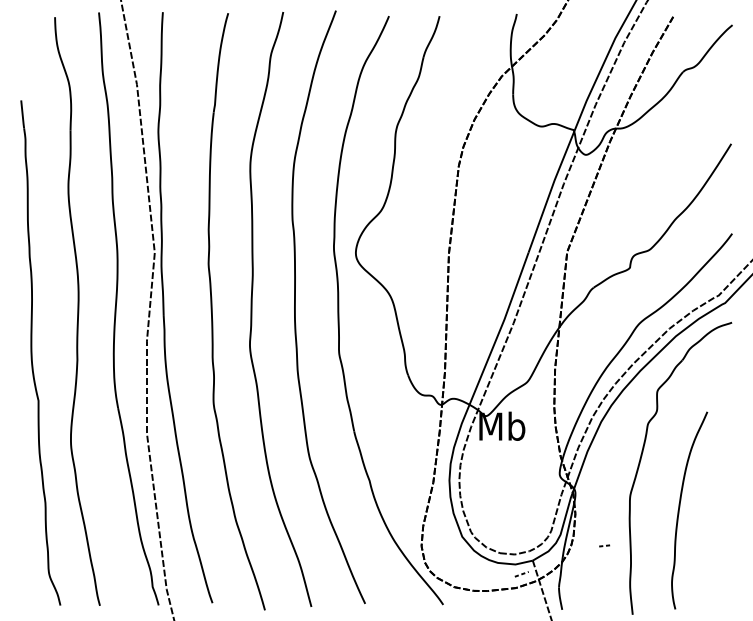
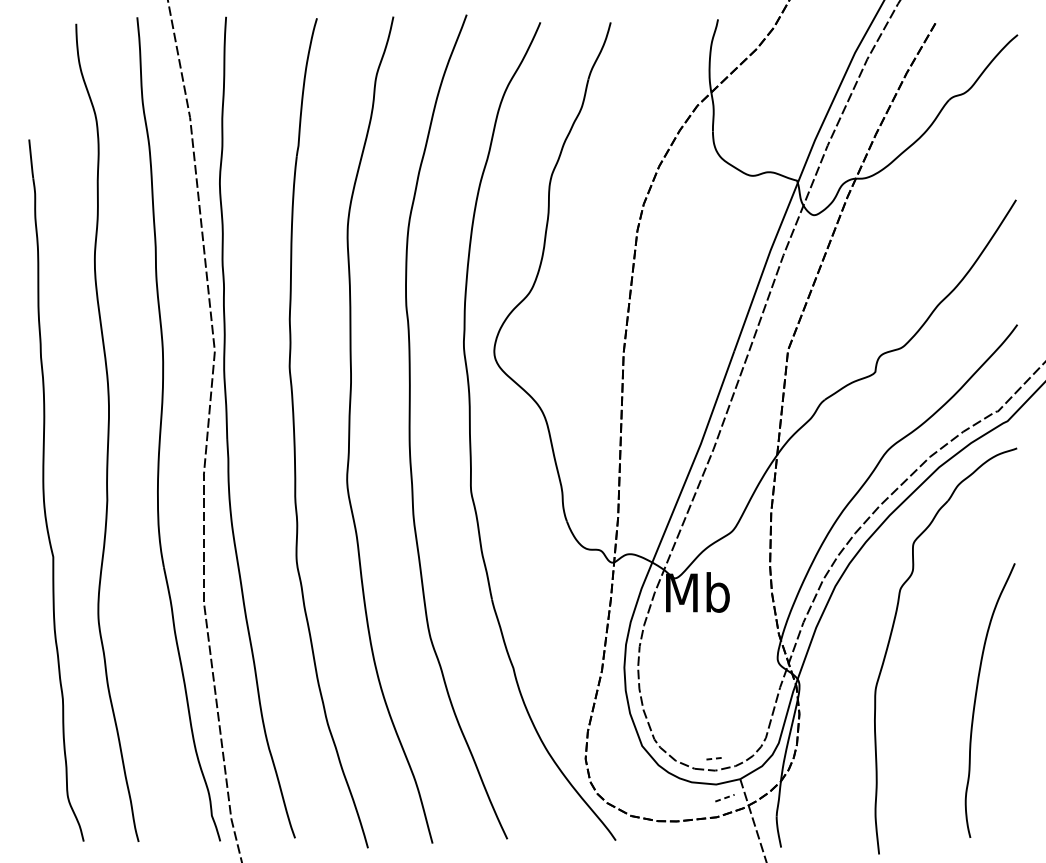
curve: (679, 509) -> (976, 699), moved
line: (603, 545) -> (712, 758), moved

